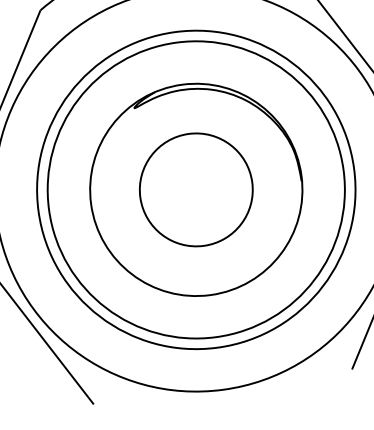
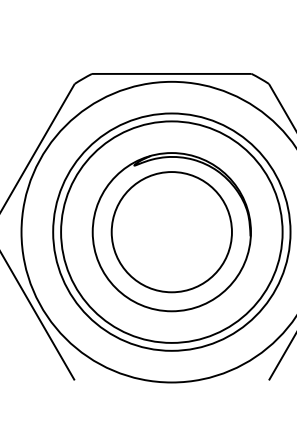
circle: (195, 190) -> (171, 232), size x1.43

